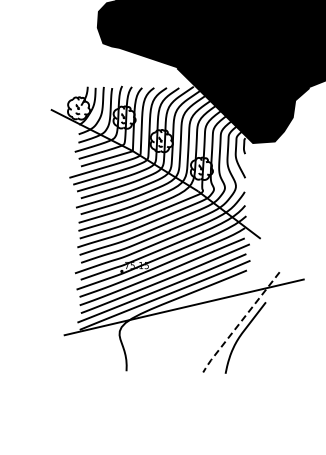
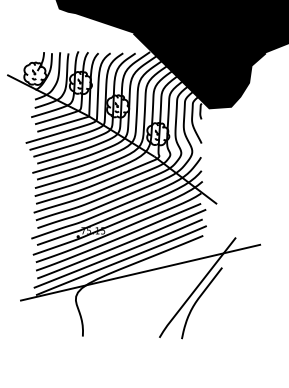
line: (239, 323) -> (195, 288), dashed -> solid

